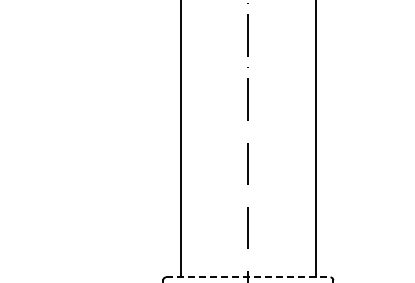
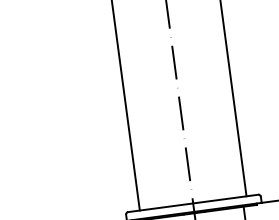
line: (248, 277) -> (193, 203), dashed -> solid

